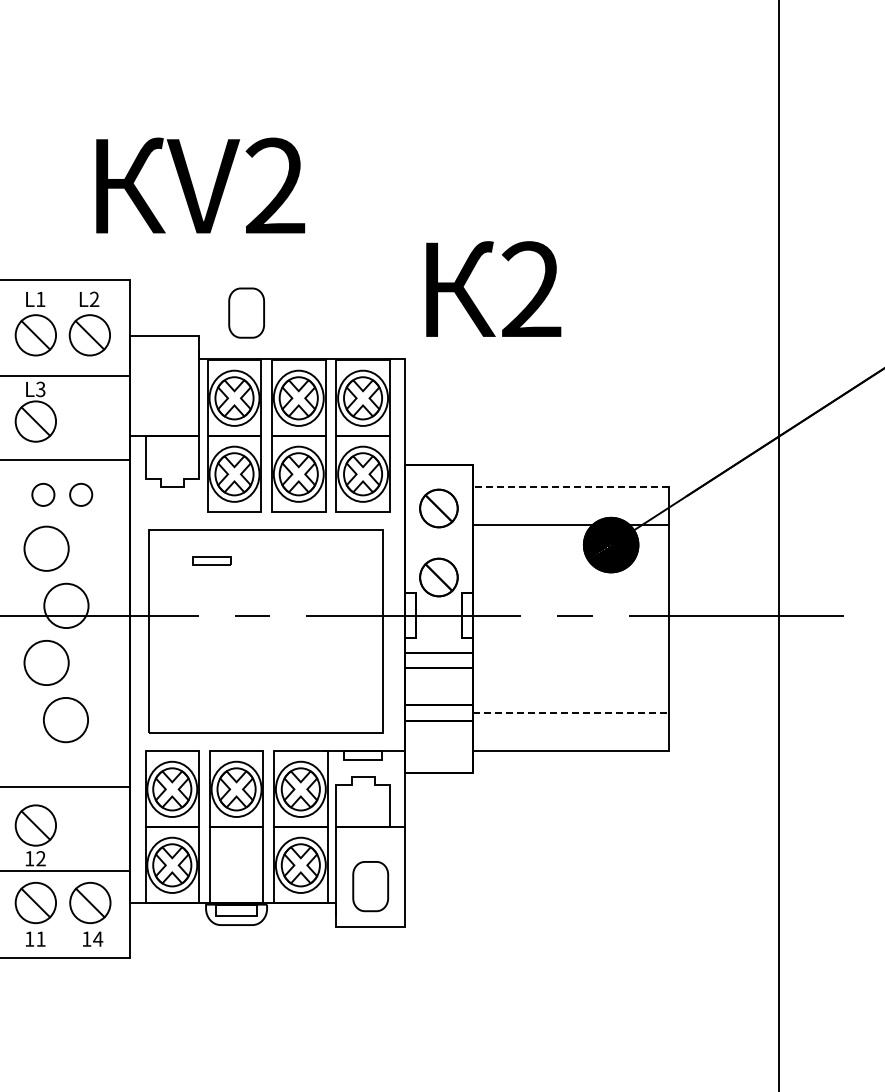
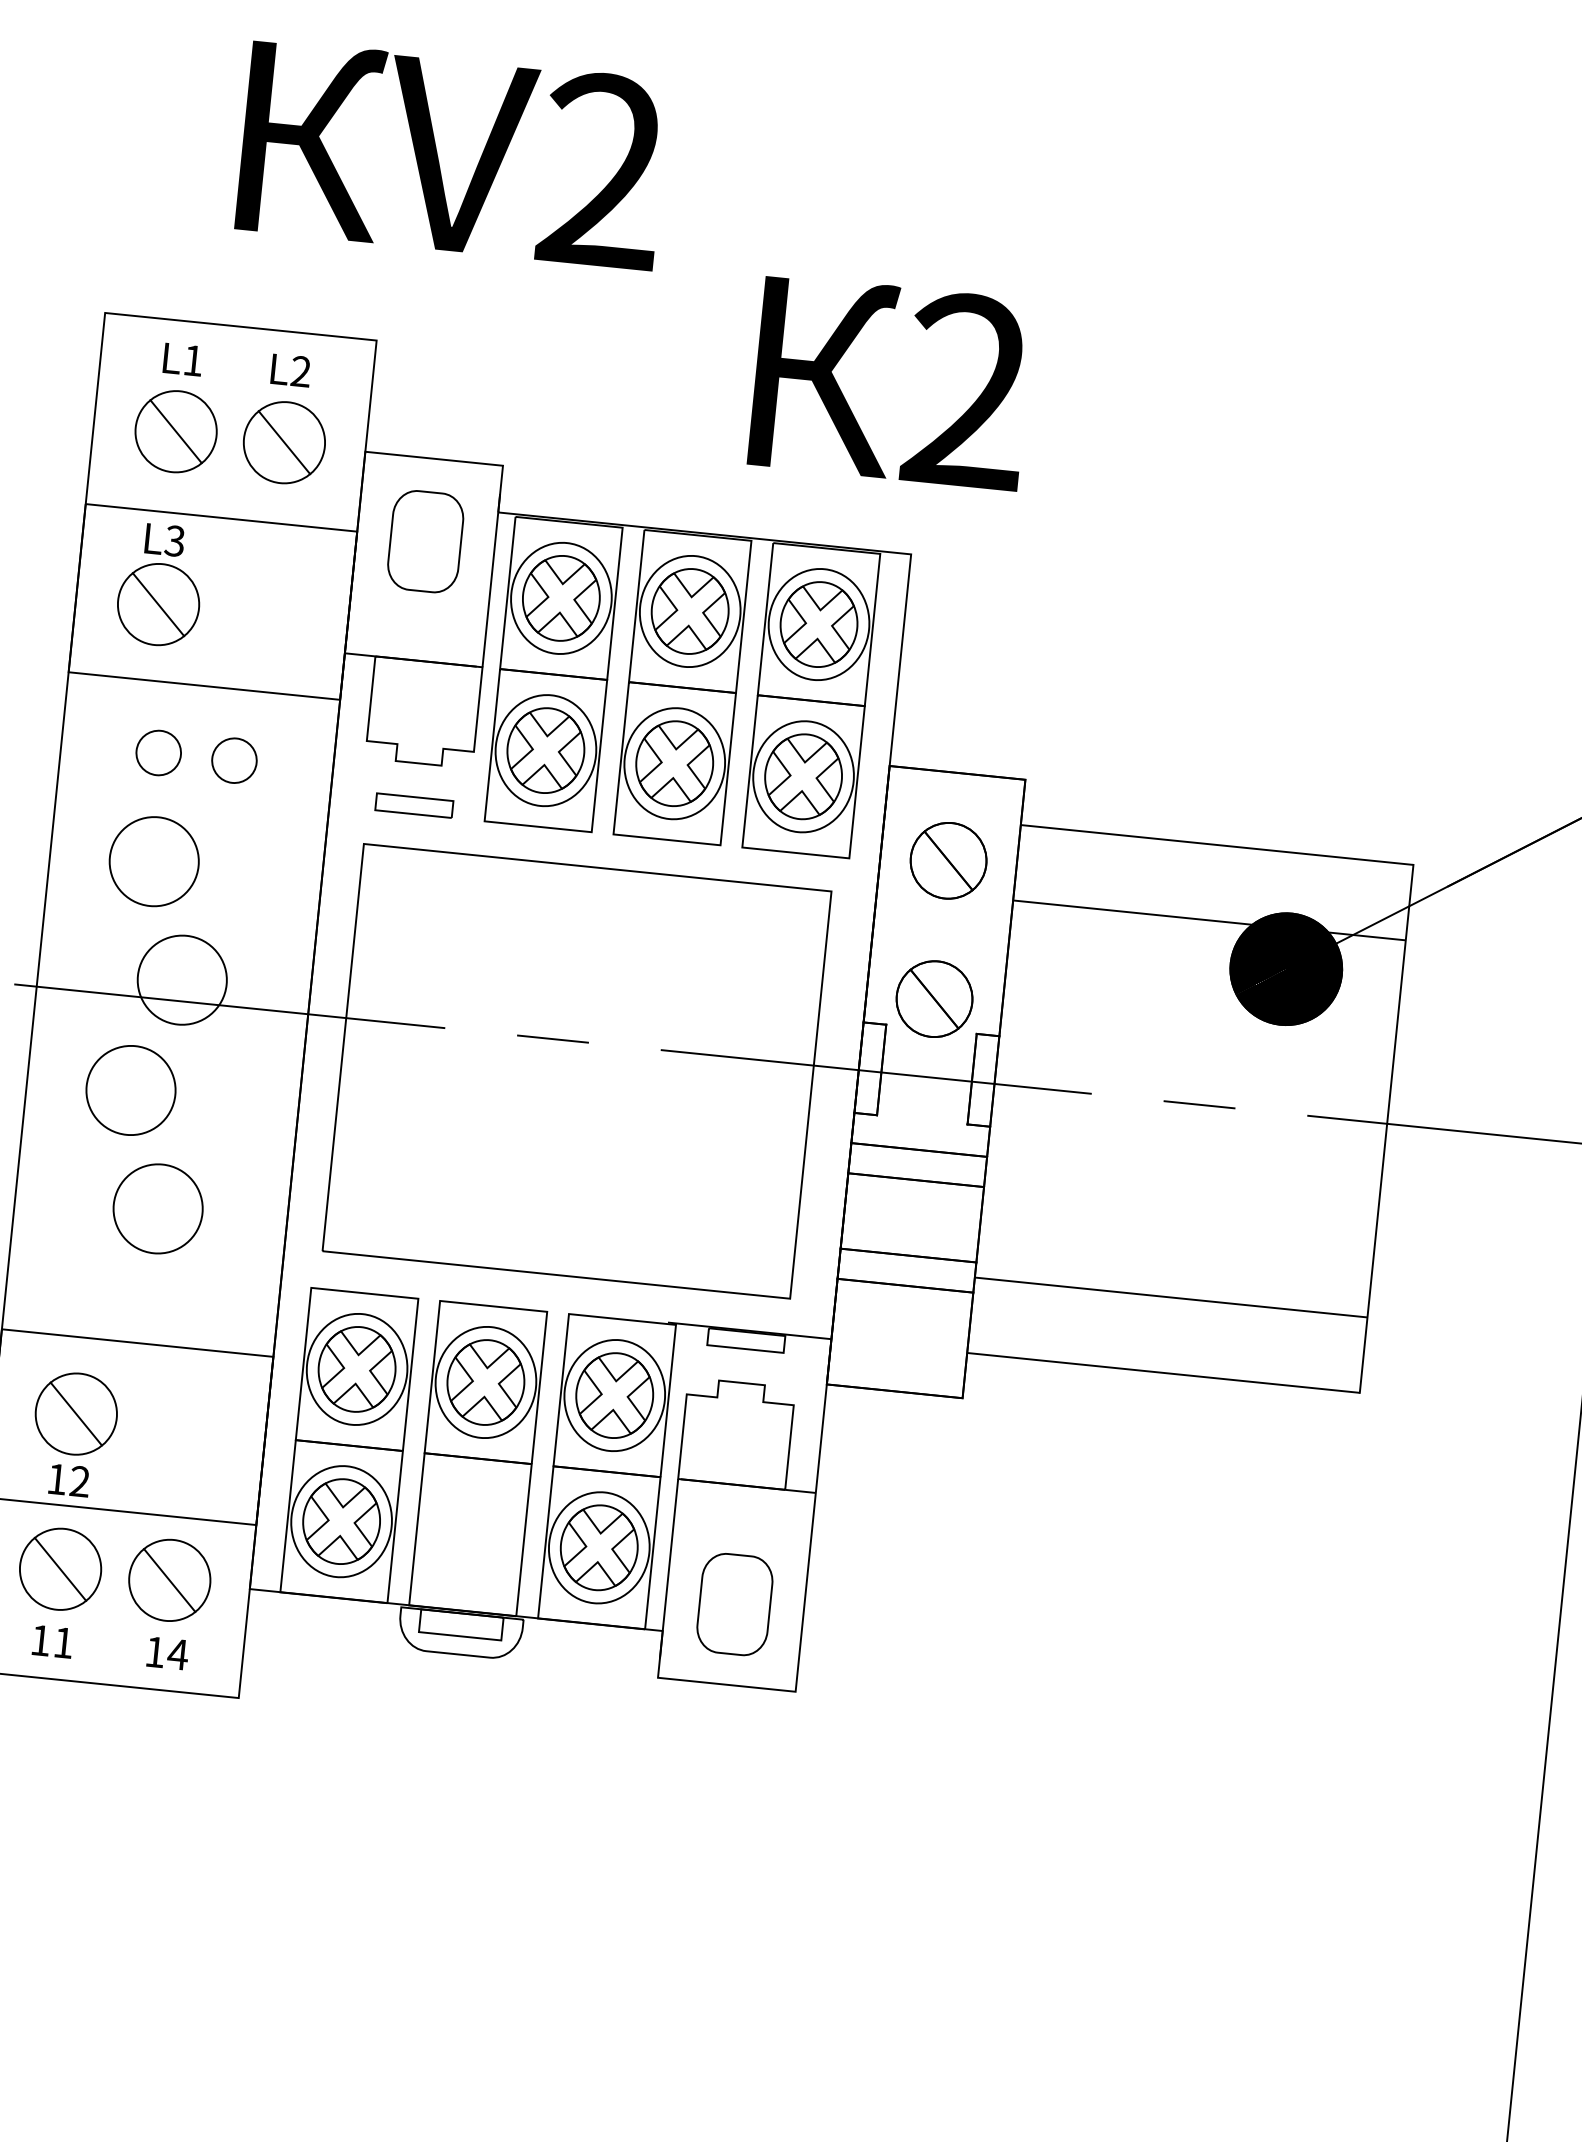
text: (200, 185) -> (452, 154), moved
text: (493, 288) -> (891, 381), moved
part: (246, 312) -> (425, 540), moved
line: (570, 487) -> (1216, 845), dashed -> solid
part: (211, 560) -> (412, 804), moved
line: (570, 713) -> (1170, 1298), dashed -> solid

